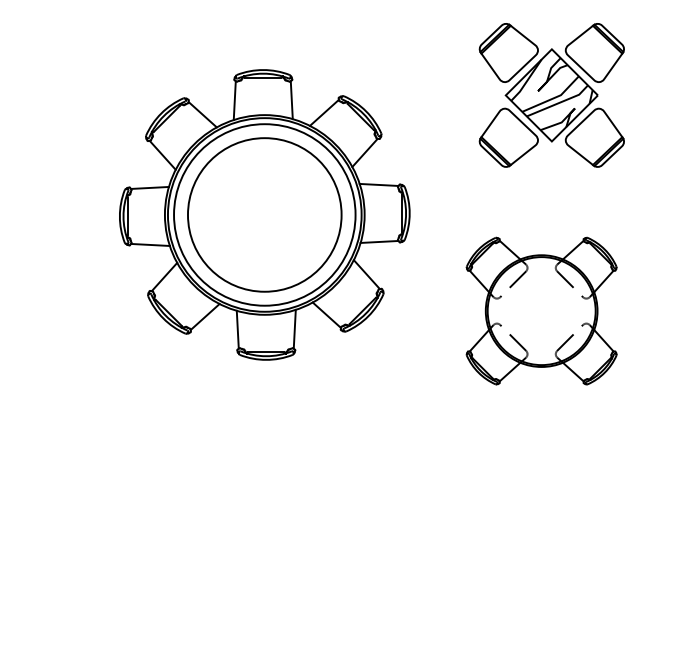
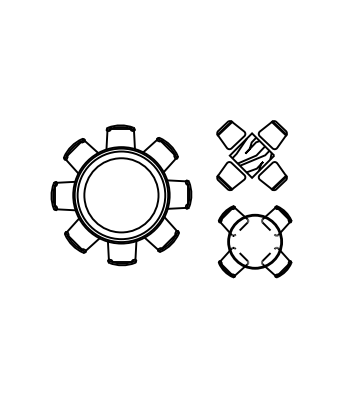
part: (550, 95) -> (251, 155), moved

